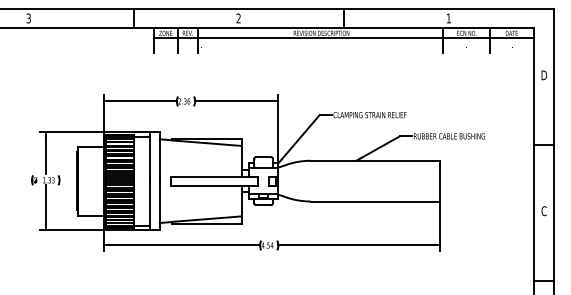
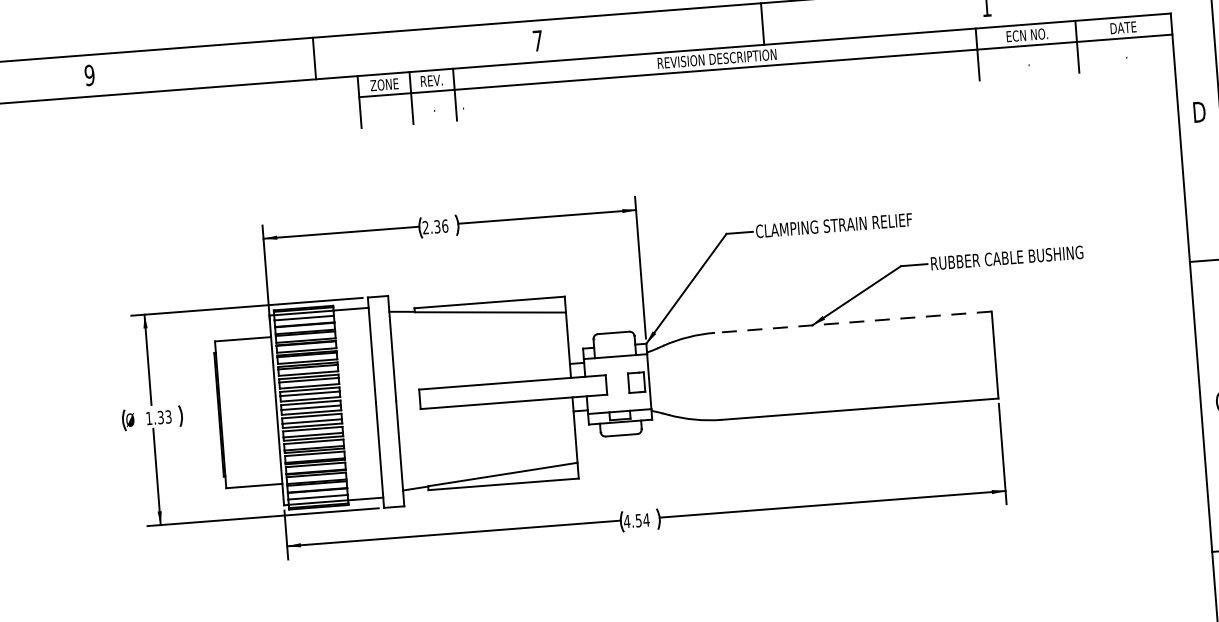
text: (28, 18) -> (89, 75), 3 -> 9
text: (238, 18) -> (537, 40), 2 -> 7
line: (375, 160) -> (853, 321), solid -> dashed

